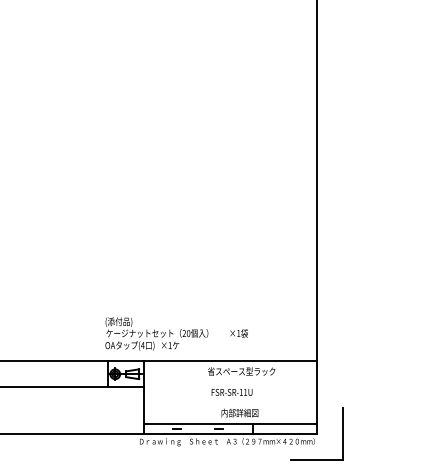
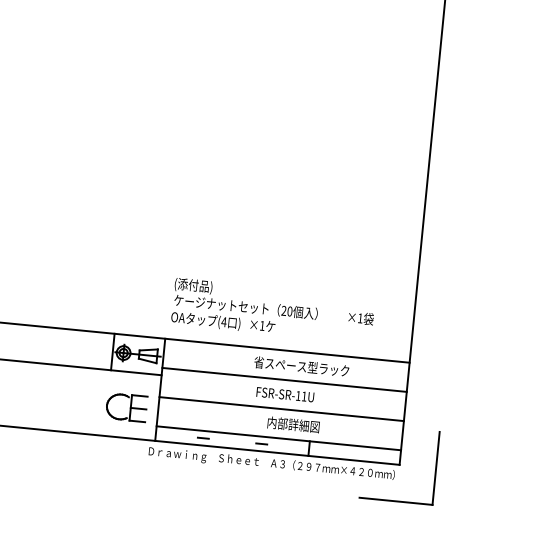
text: (176, 333) -> (272, 309), moved
line: (230, 382) -> (284, 380), added
line: (230, 402) -> (281, 408), added
part: (120, 412) -> (125, 407), added

